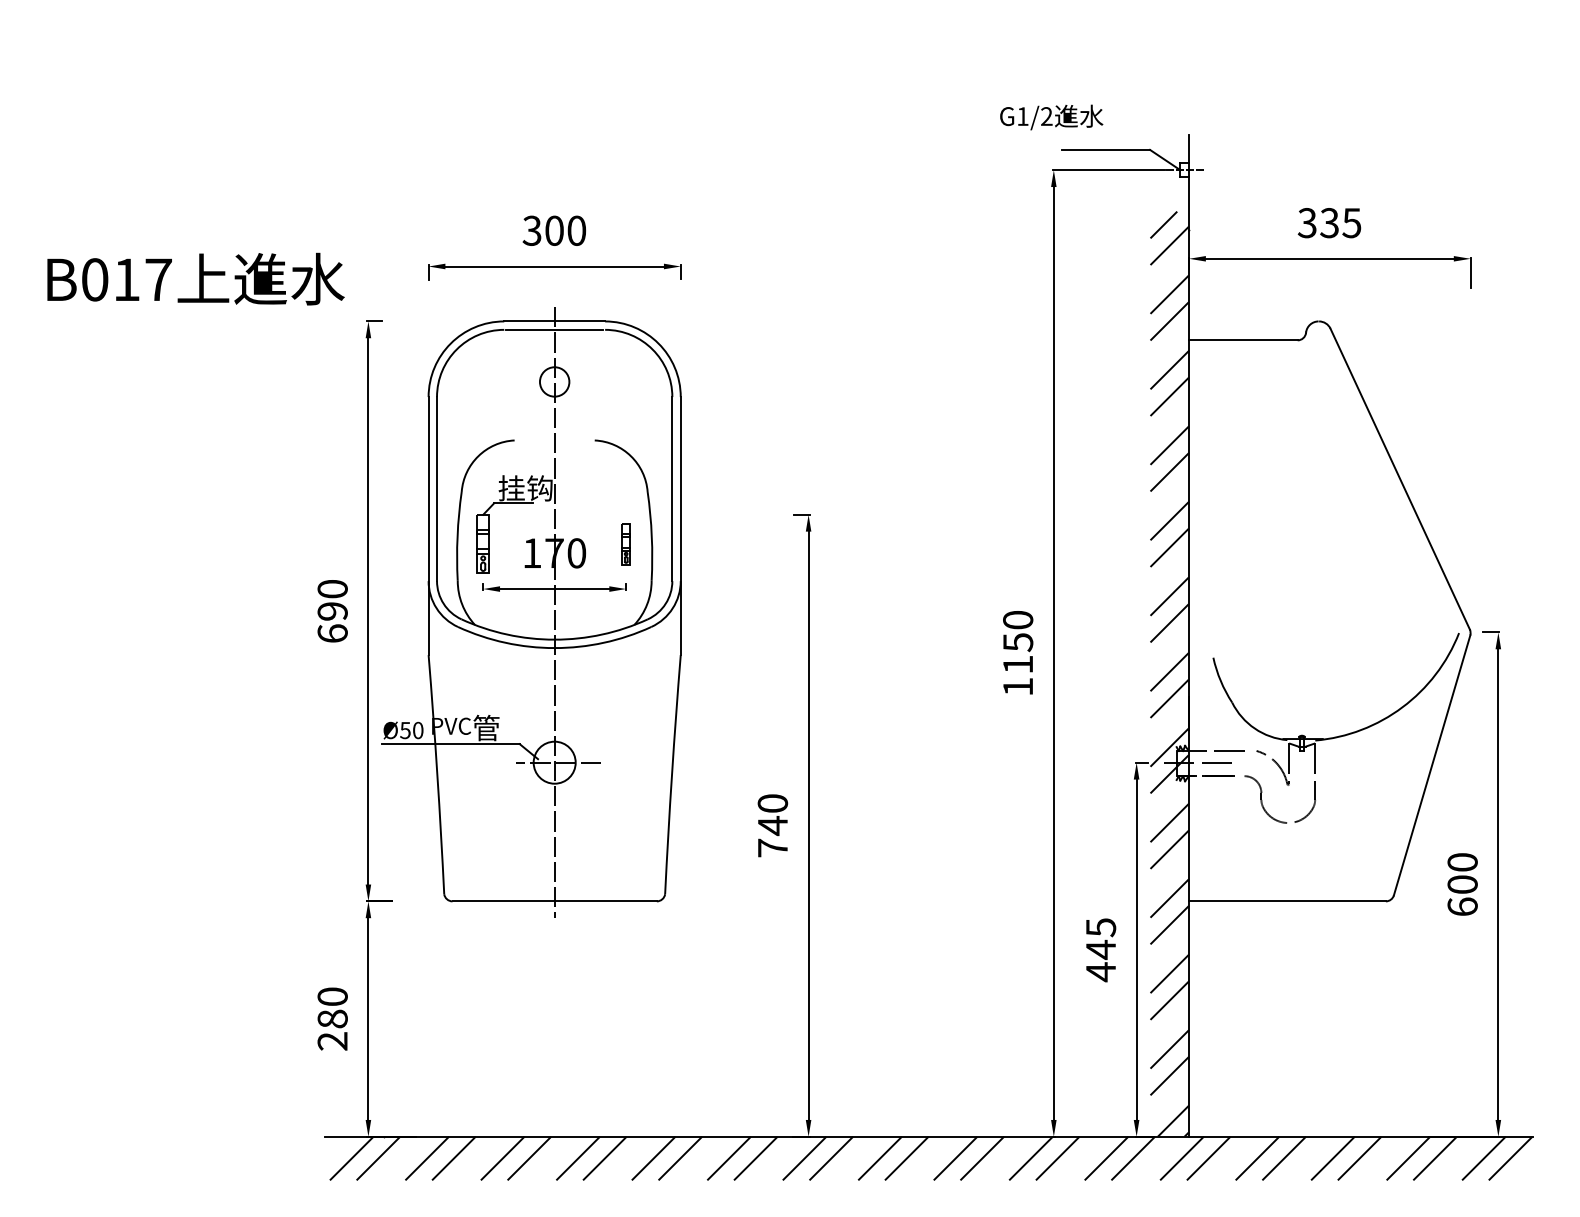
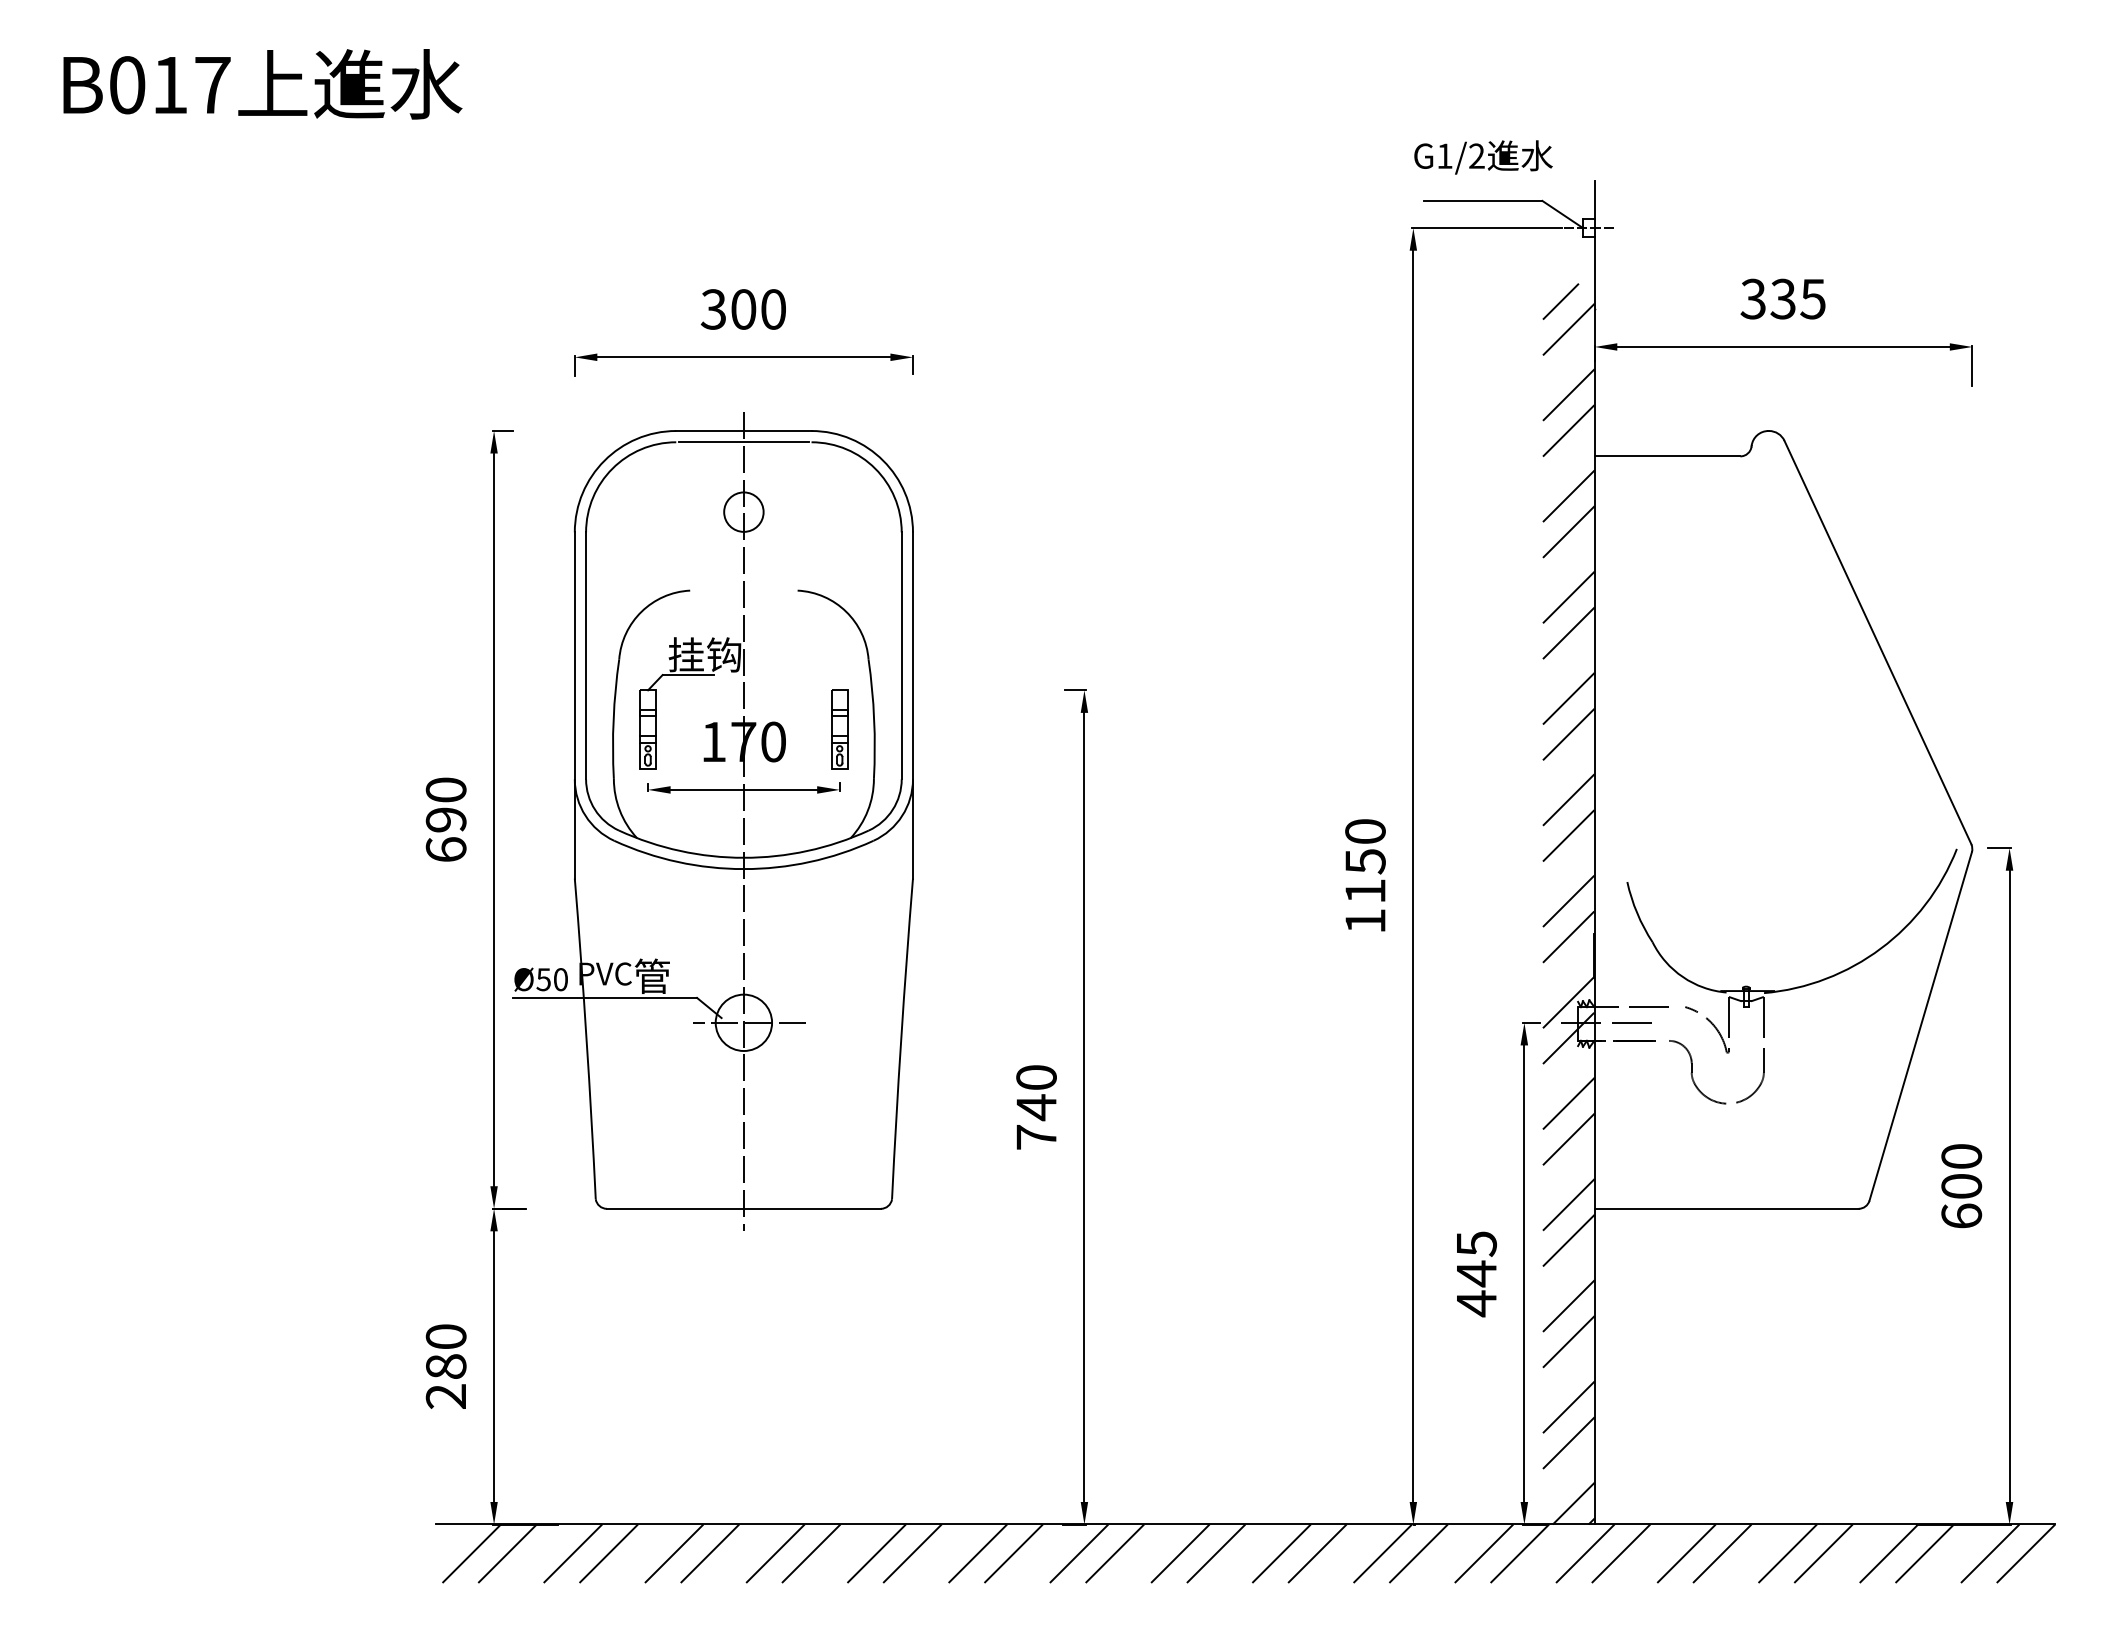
text: (1051, 117) -> (1483, 157), moved
text: (195, 279) -> (262, 84), moved
part: (625, 544) -> (839, 729), size x1.43

